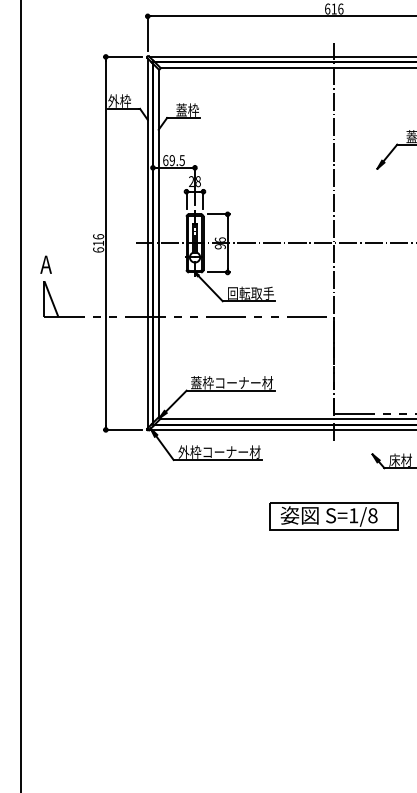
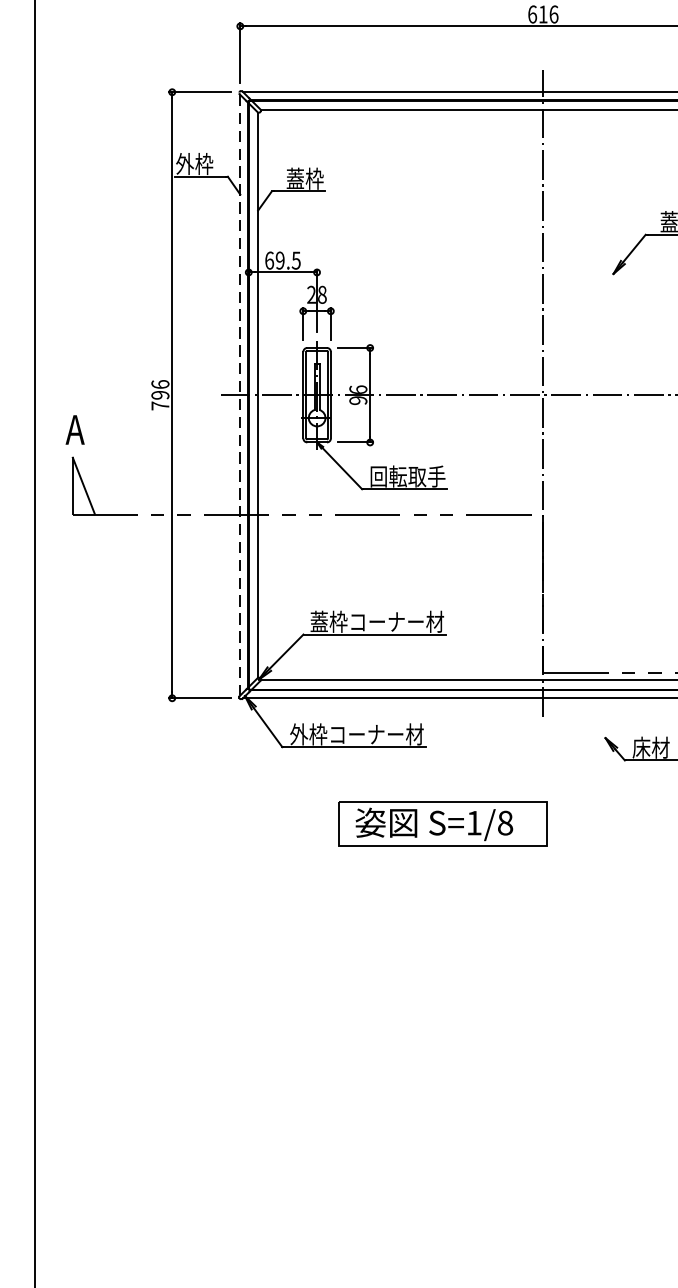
line: (147, 243) -> (239, 395), solid -> dashed
text: (98, 246) -> (160, 400), 616 -> 796
part: (333, 516) -> (441, 824), moved

